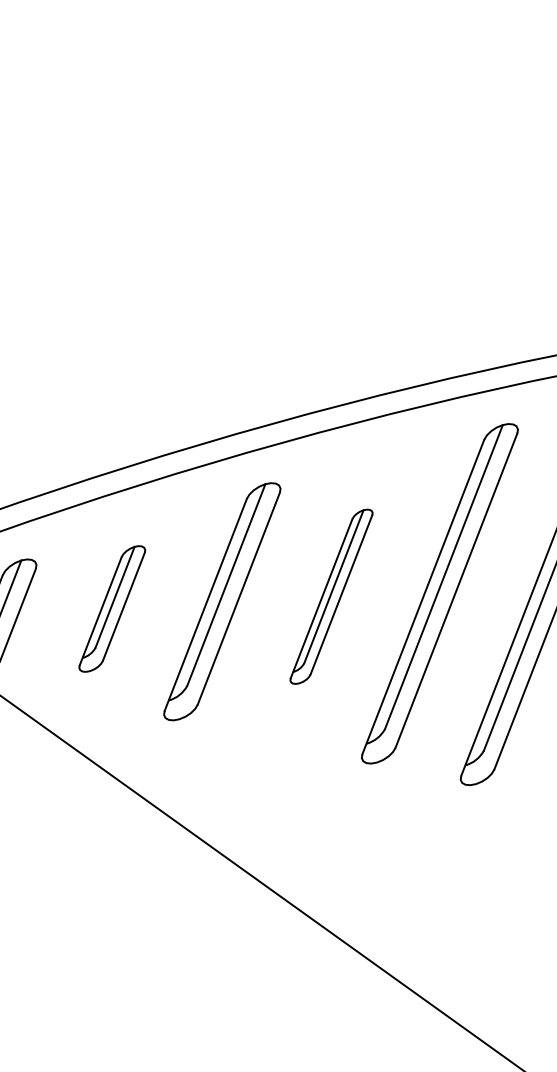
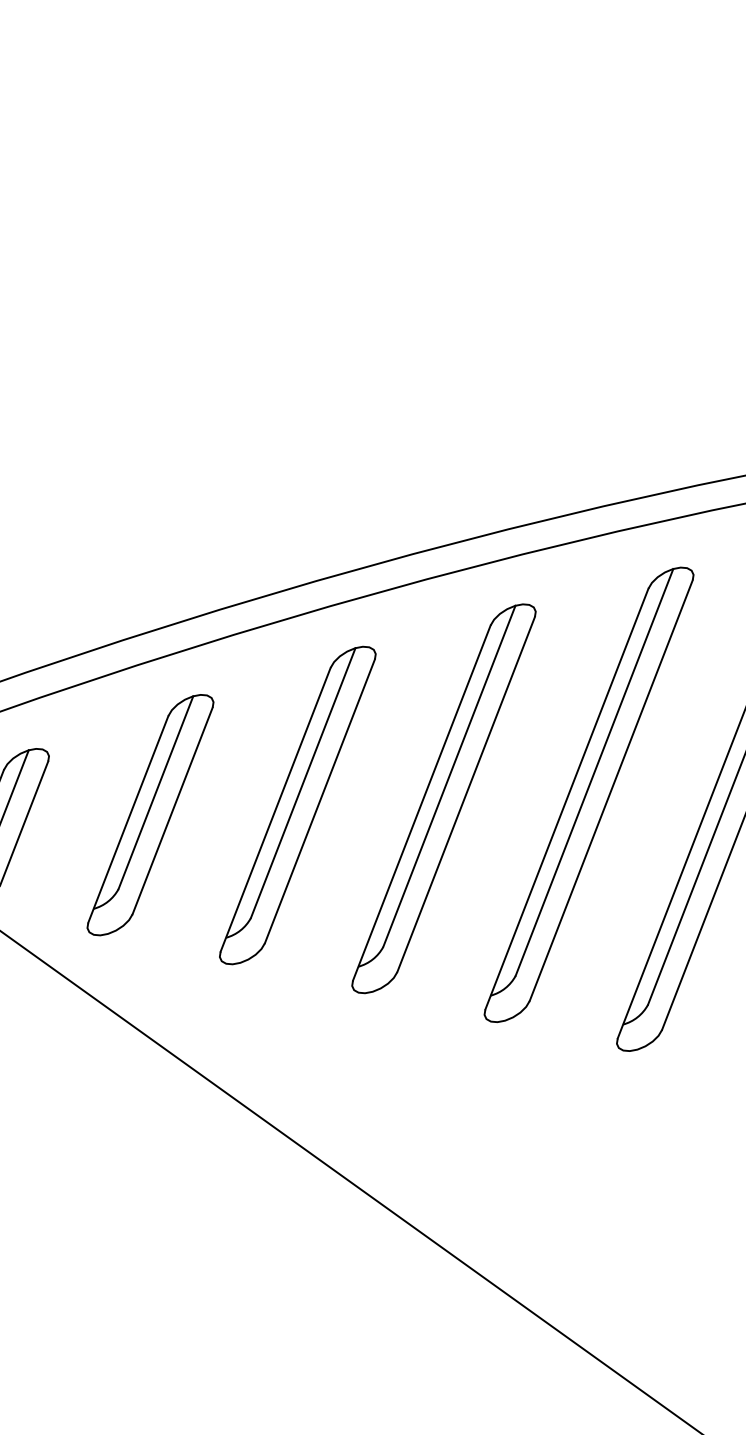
part: (331, 596) -> (443, 798), size x1.67
part: (112, 609) -> (150, 815), size x1.43

